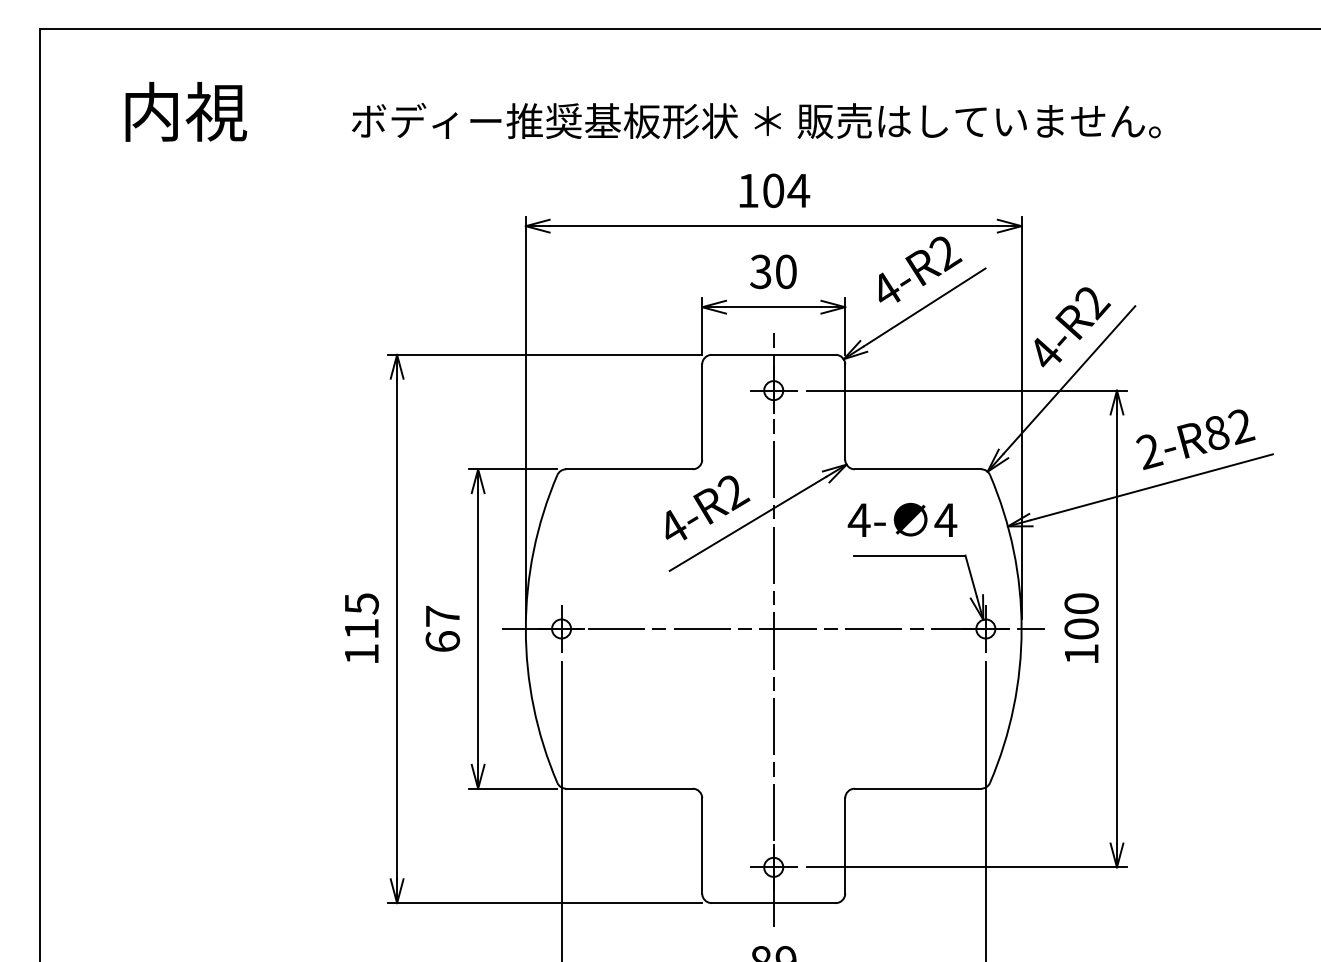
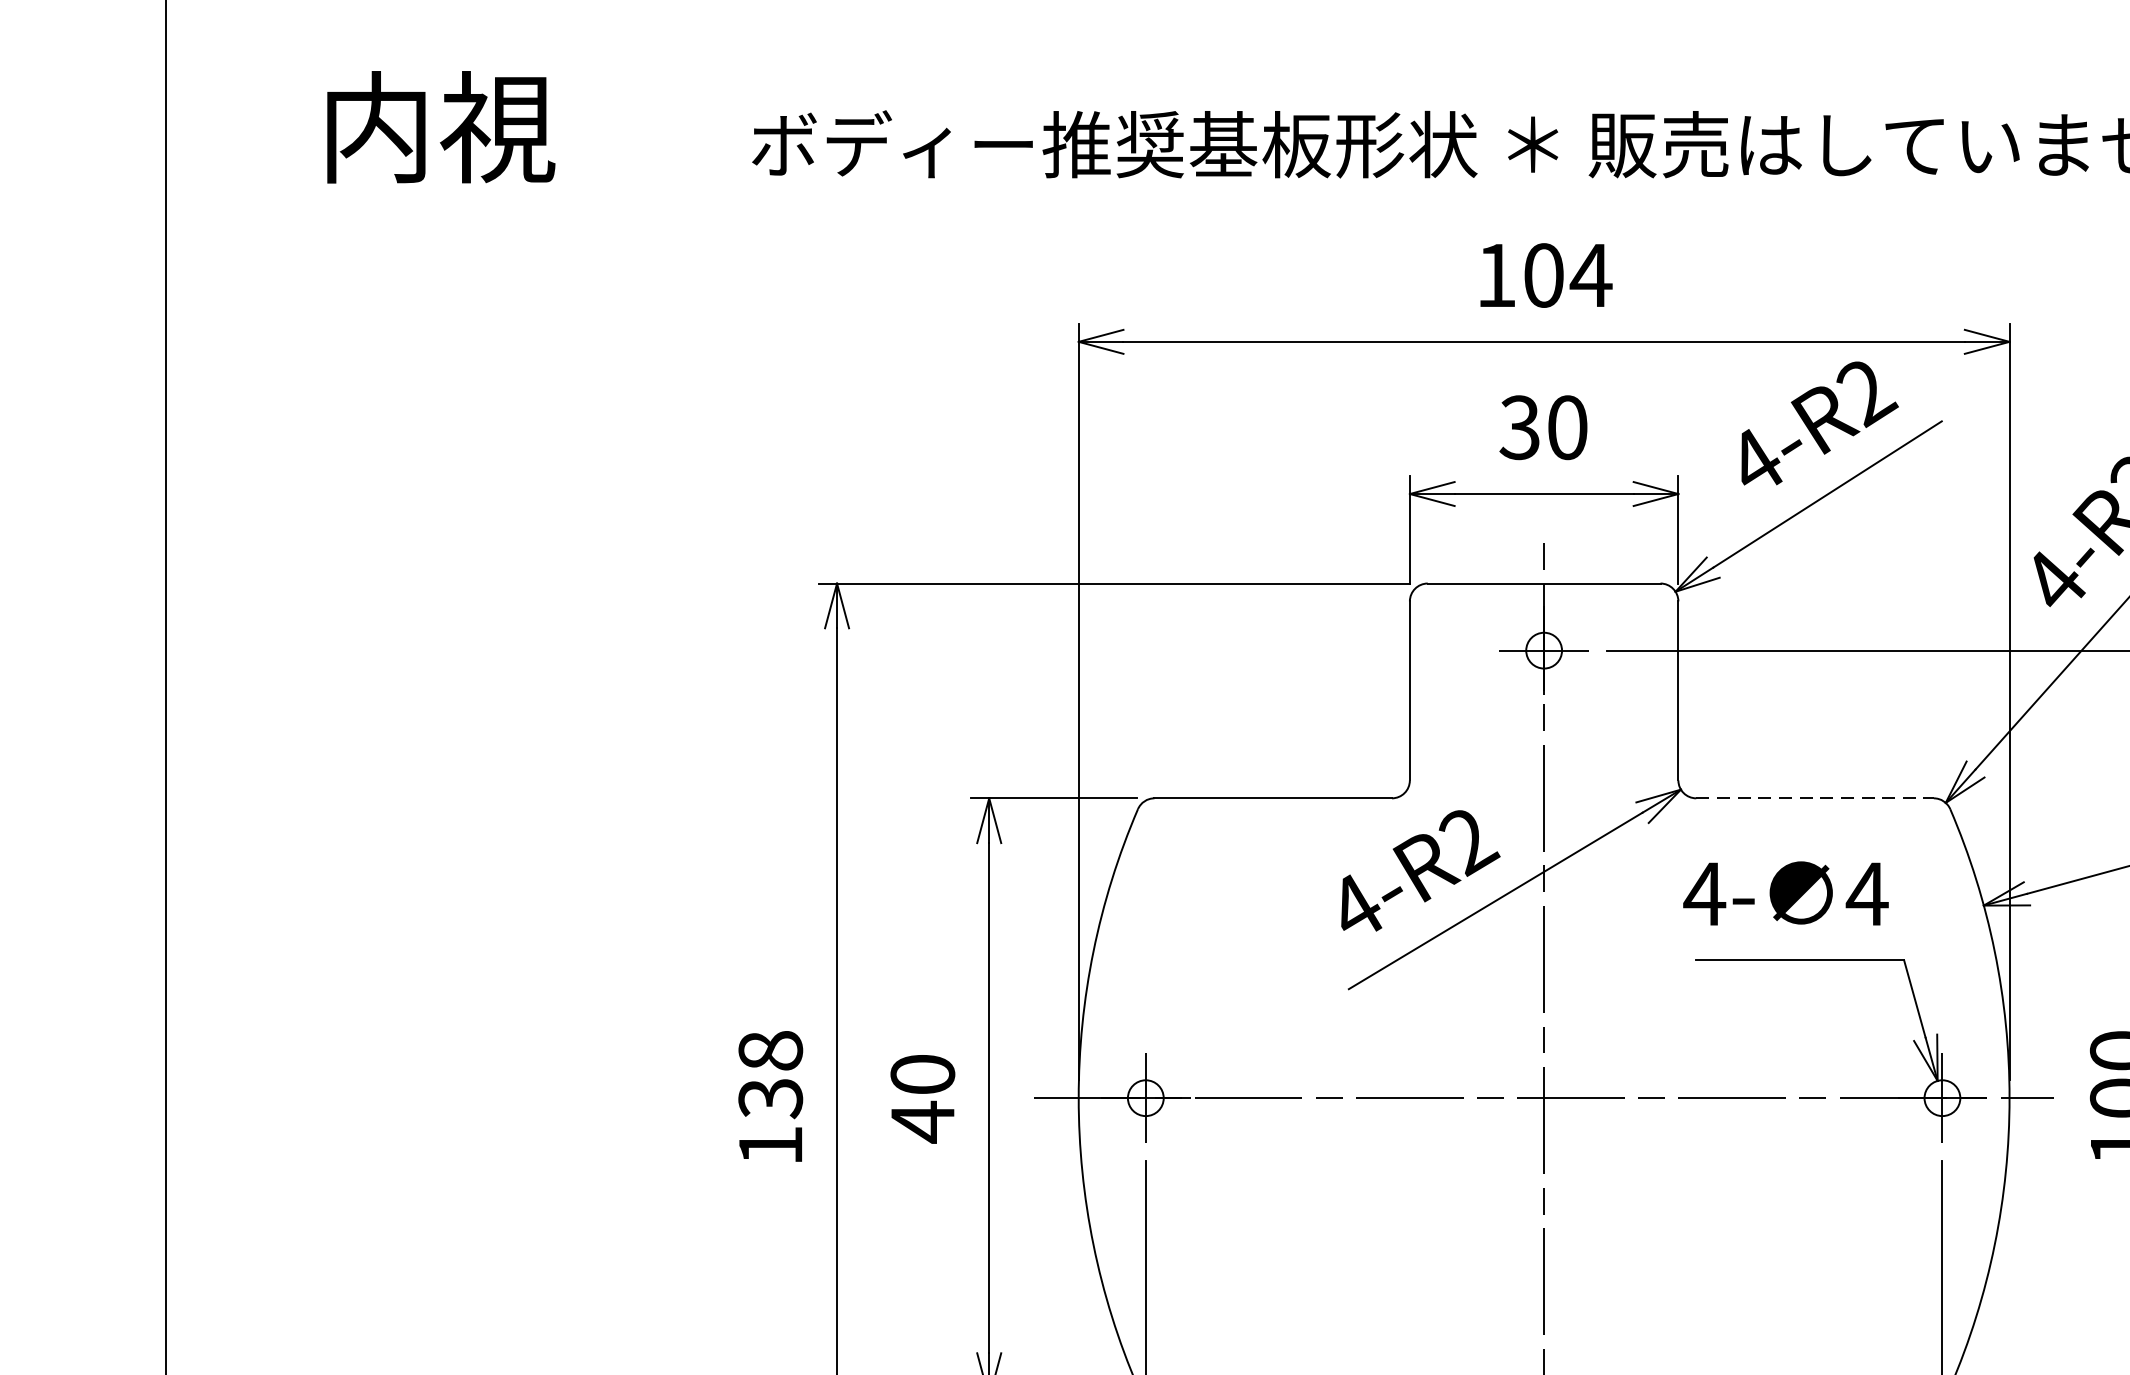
line: (918, 469) -> (1815, 798), solid -> dashed
text: (361, 616) -> (770, 1074), 115 -> 138
text: (442, 629) -> (922, 1099), 67 -> 40

